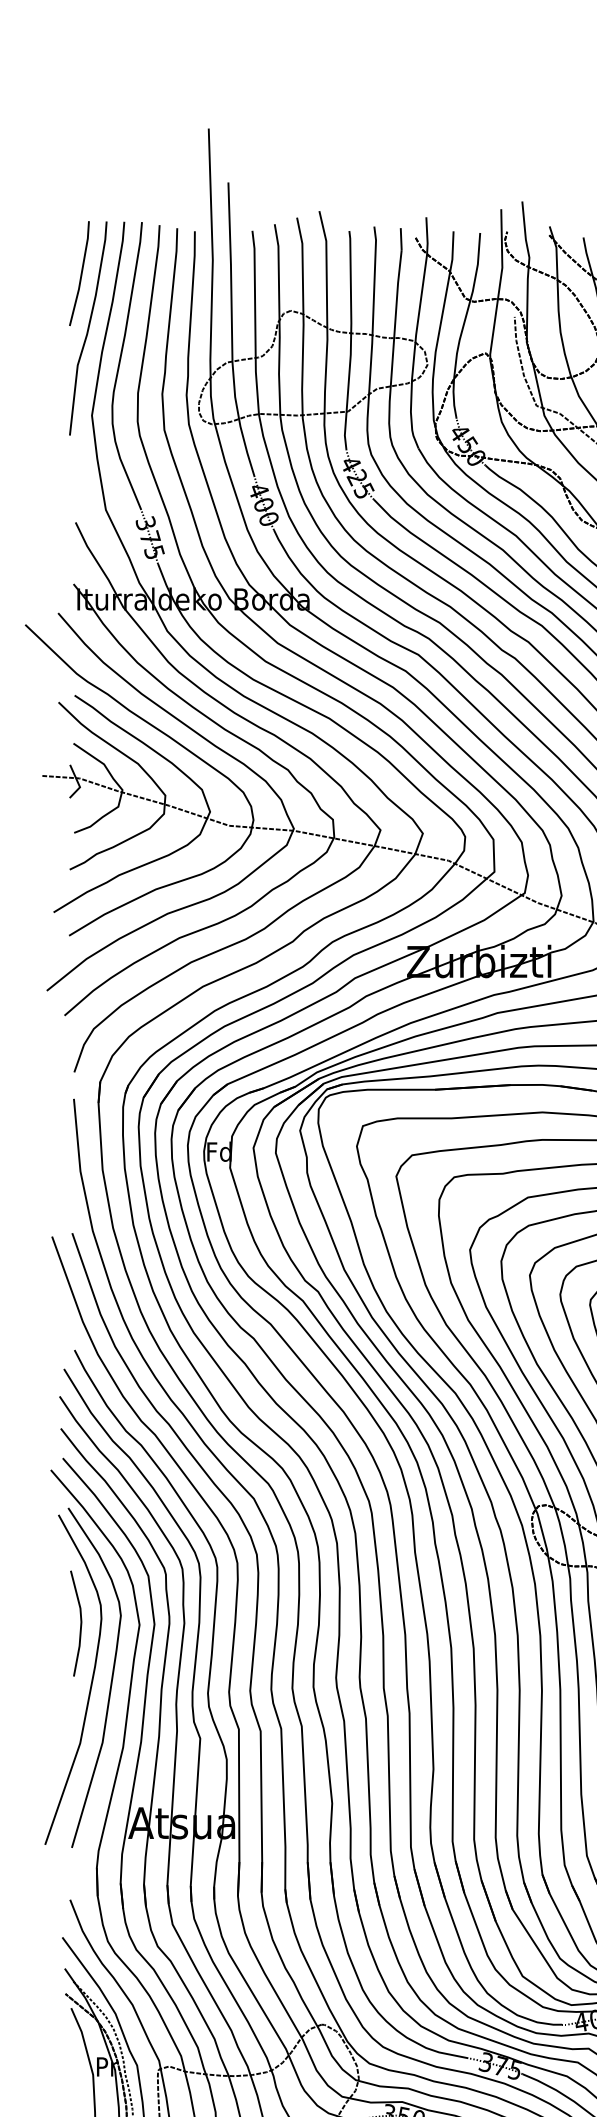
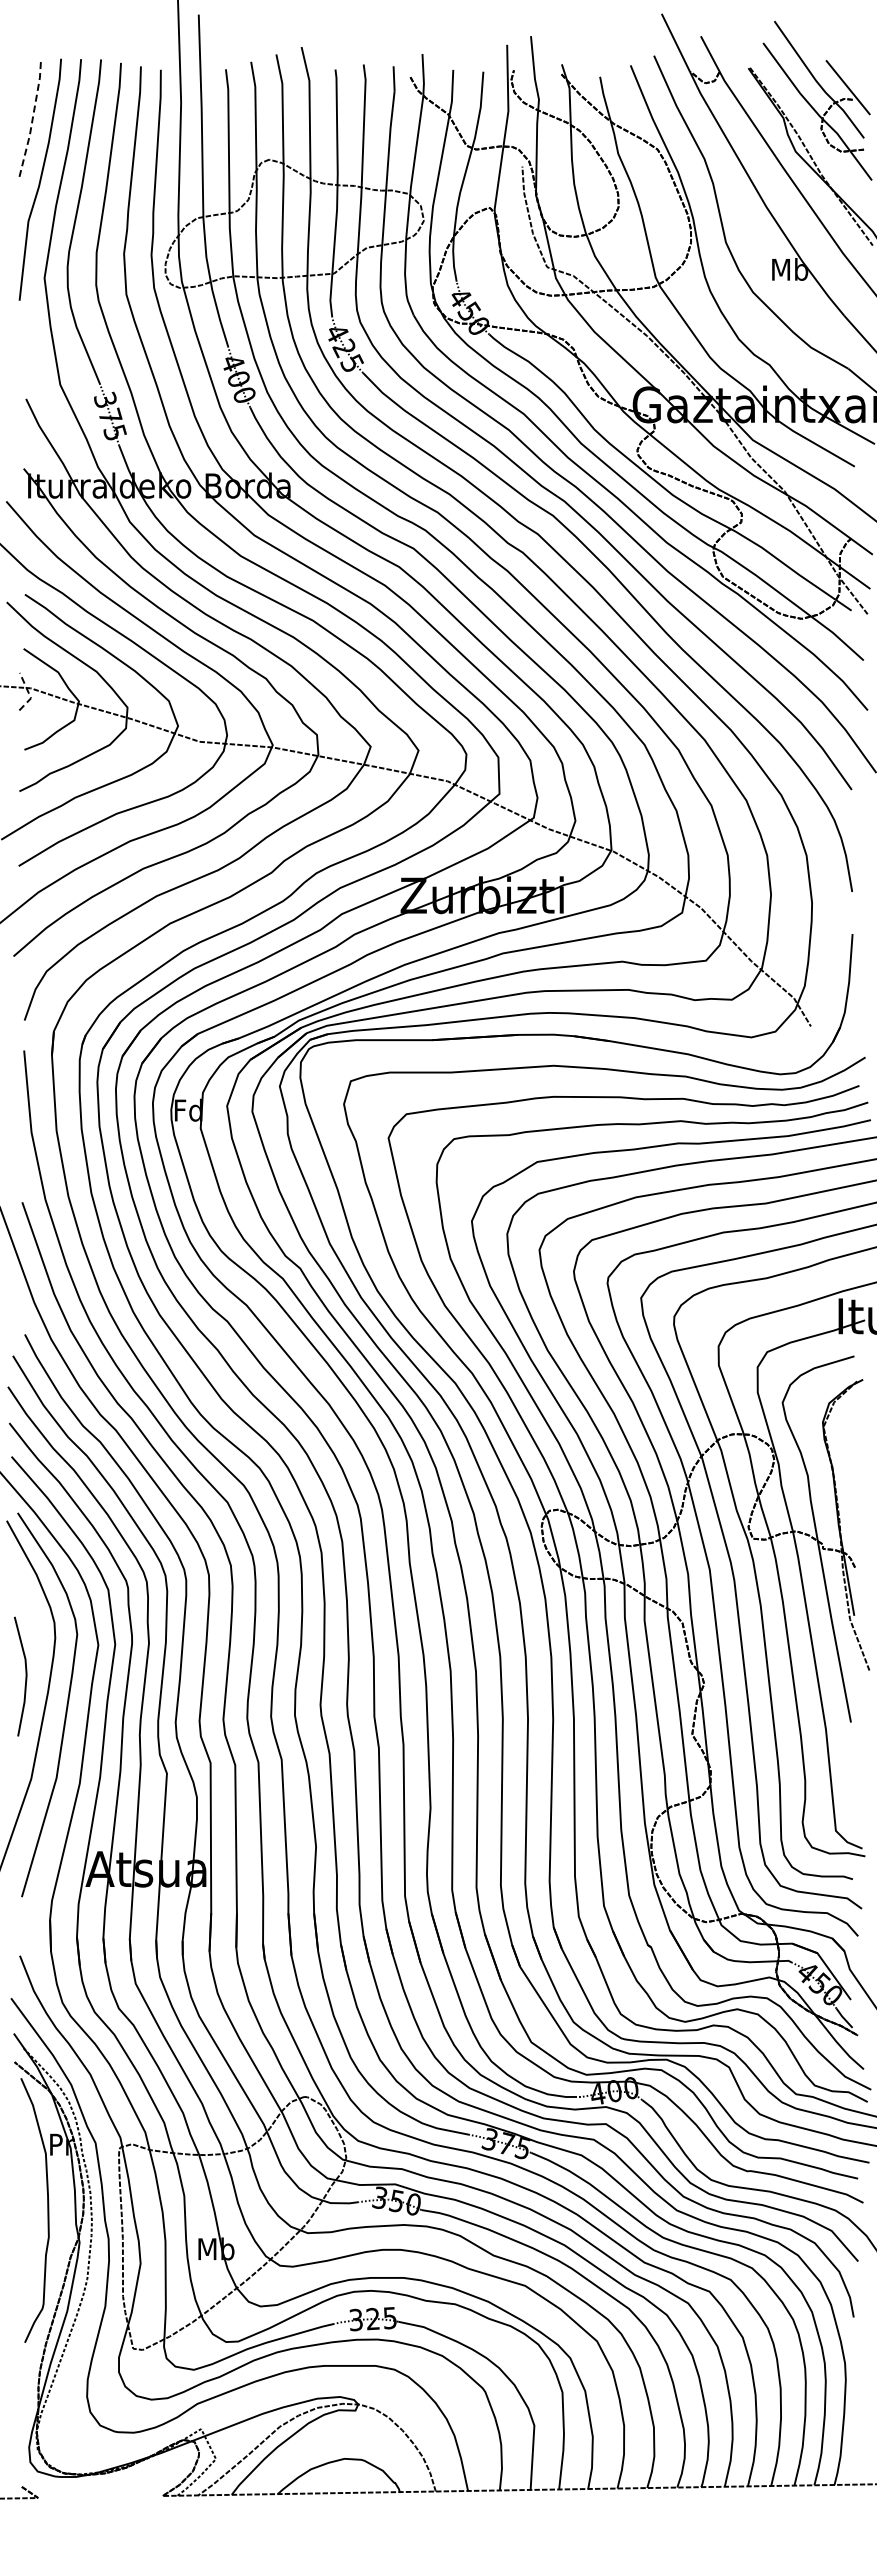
line: (81, 273) -> (32, 117), solid -> dashed
line: (78, 783) -> (29, 693), solid -> dashed
line: (80, 1623) -> (25, 1676), moved

